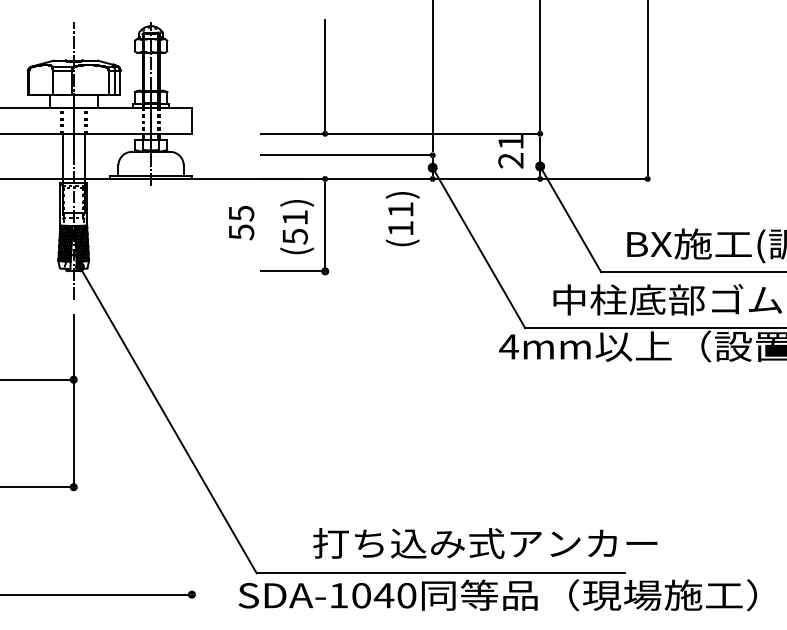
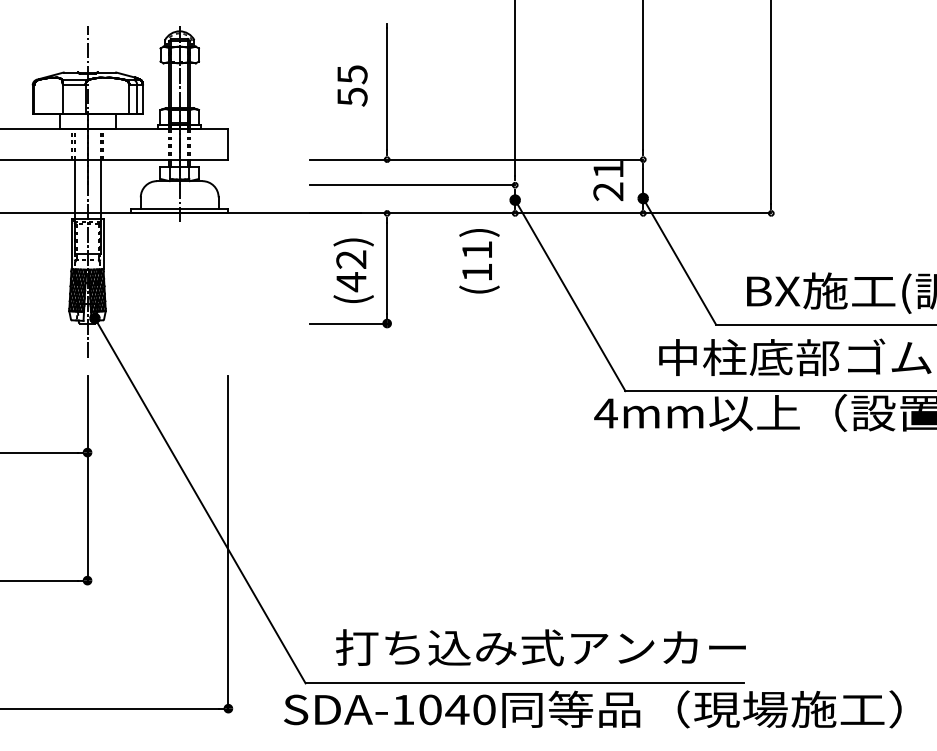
text: (241, 222) -> (352, 85), moved
text: (295, 227) -> (351, 271), (51) -> (42)
line: (192, 454) -> (228, 541), added
text: (484, 543) -> (540, 647), moved

